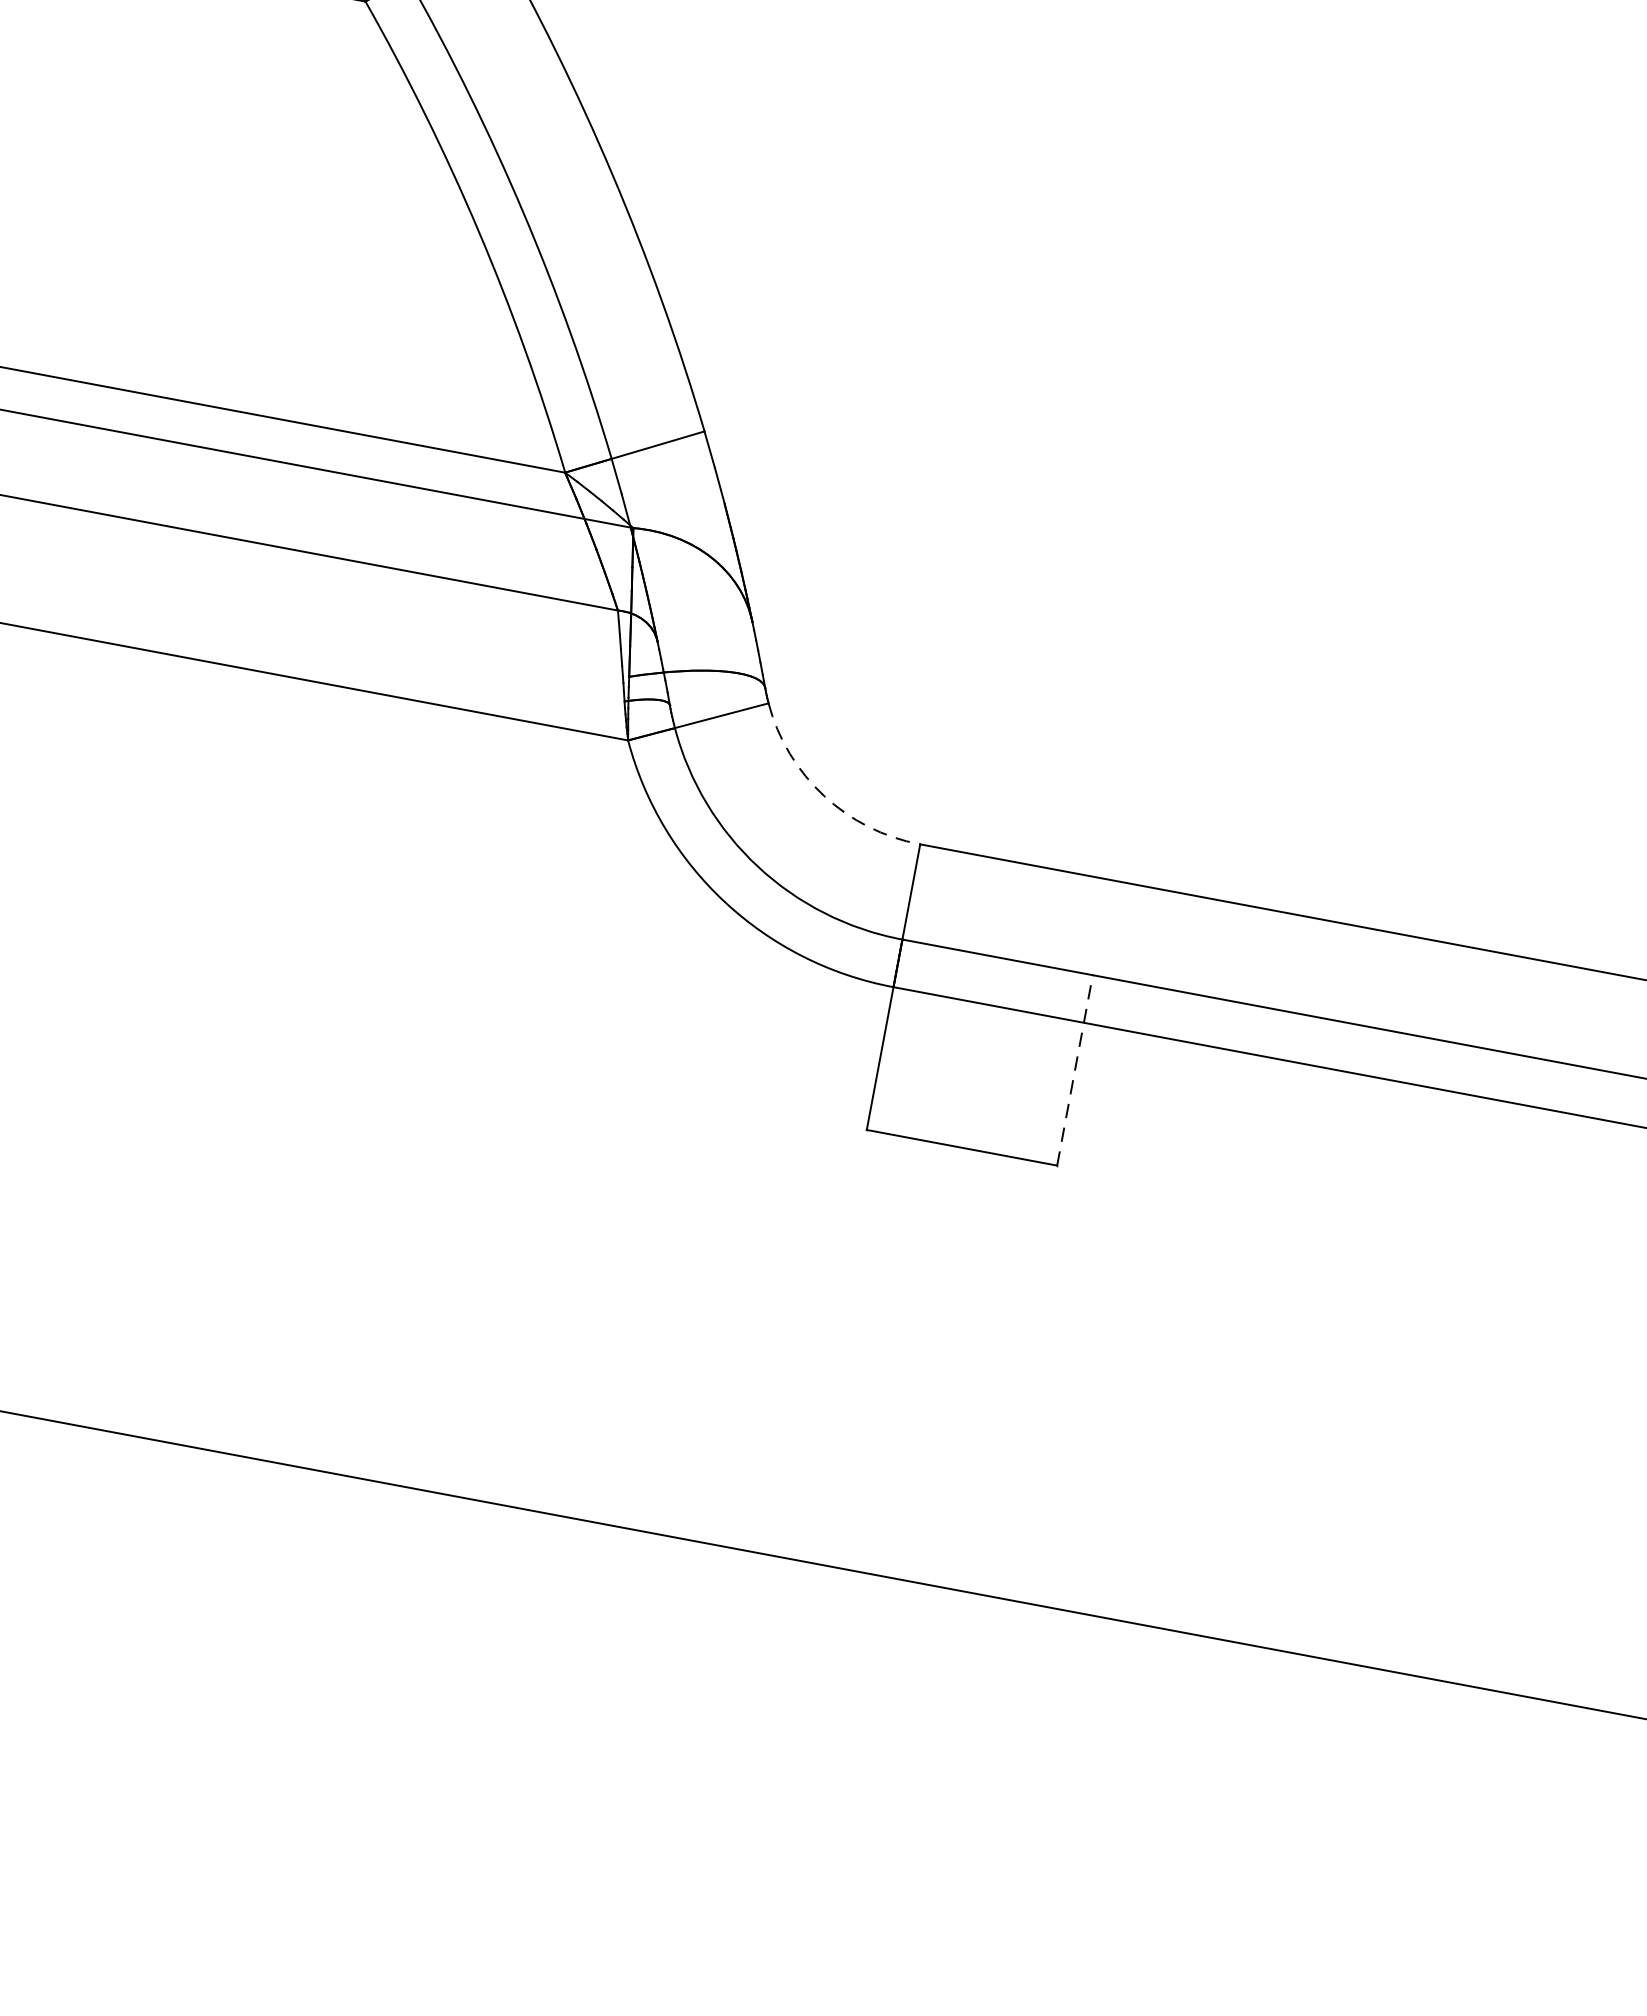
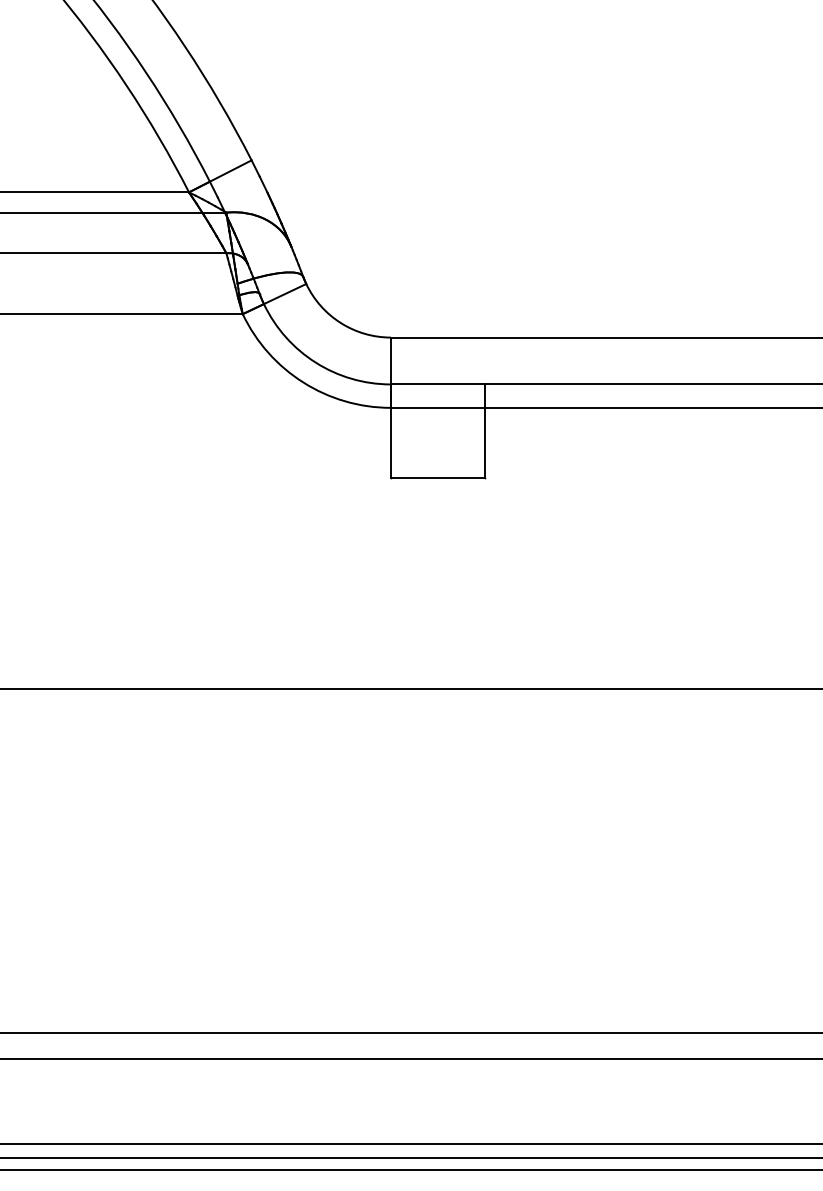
arc: (823, 796) -> (340, 323), dashed -> solid
line: (1074, 1070) -> (484, 431), dashed -> solid

